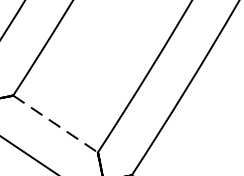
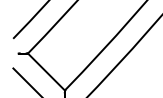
line: (55, 125) -> (46, 72), dashed -> solid

